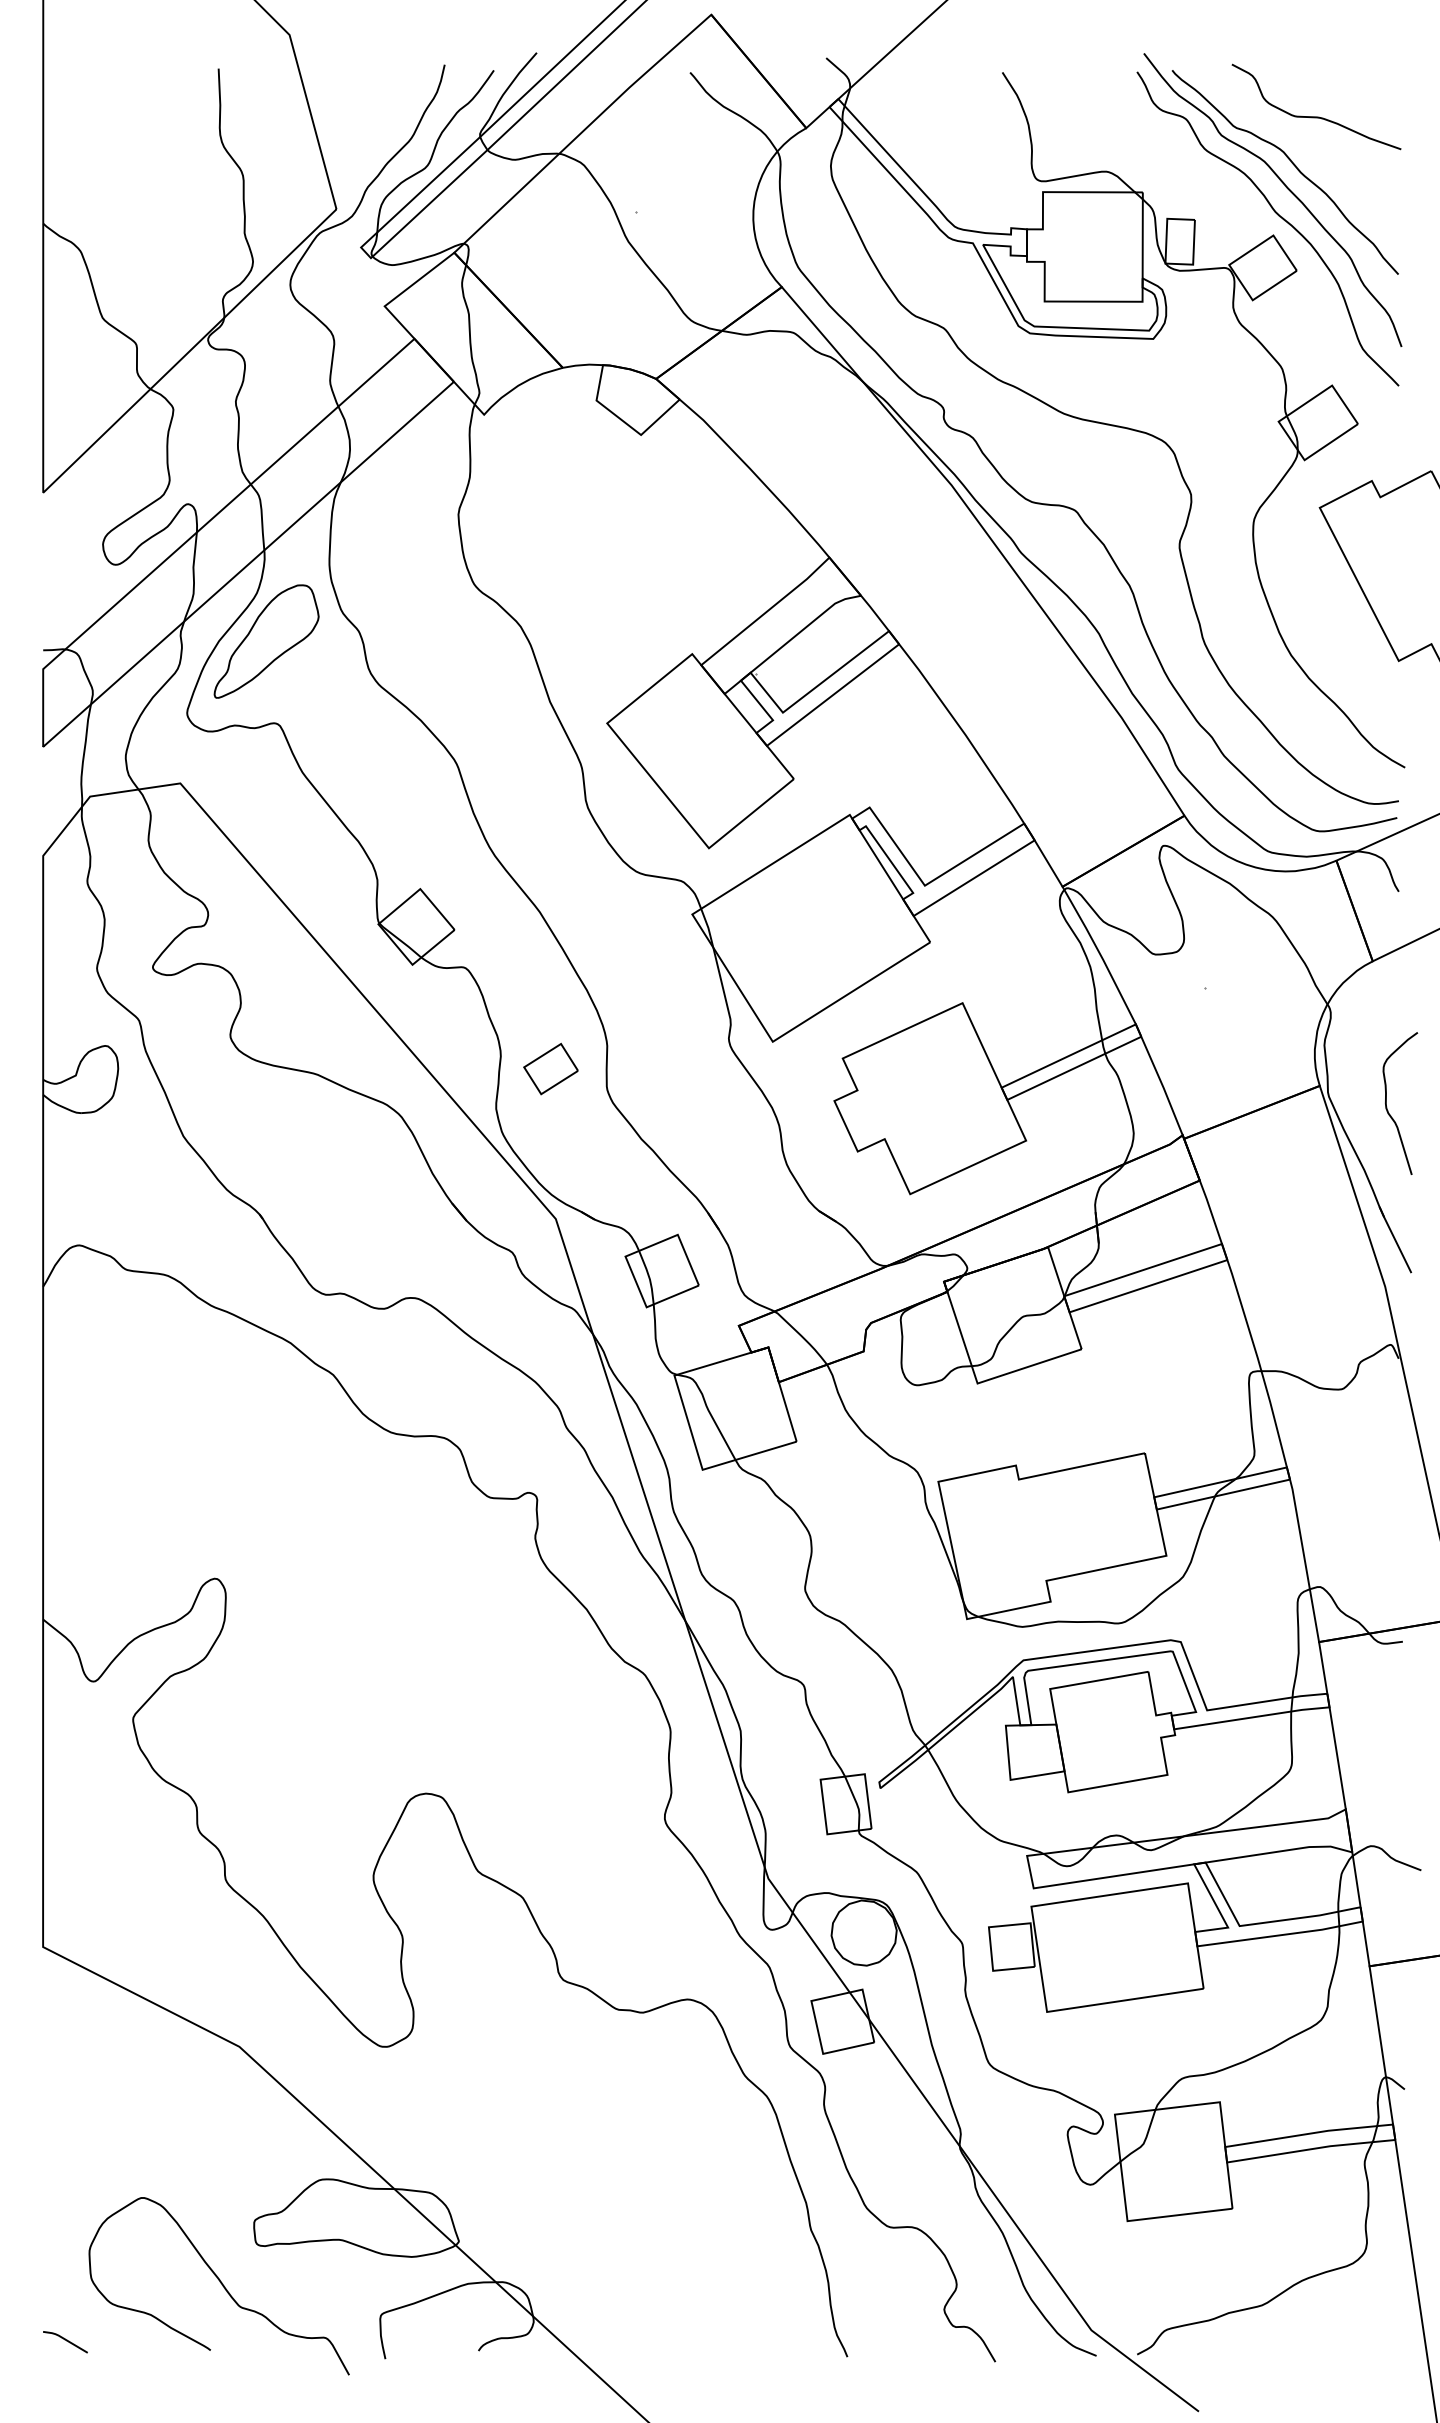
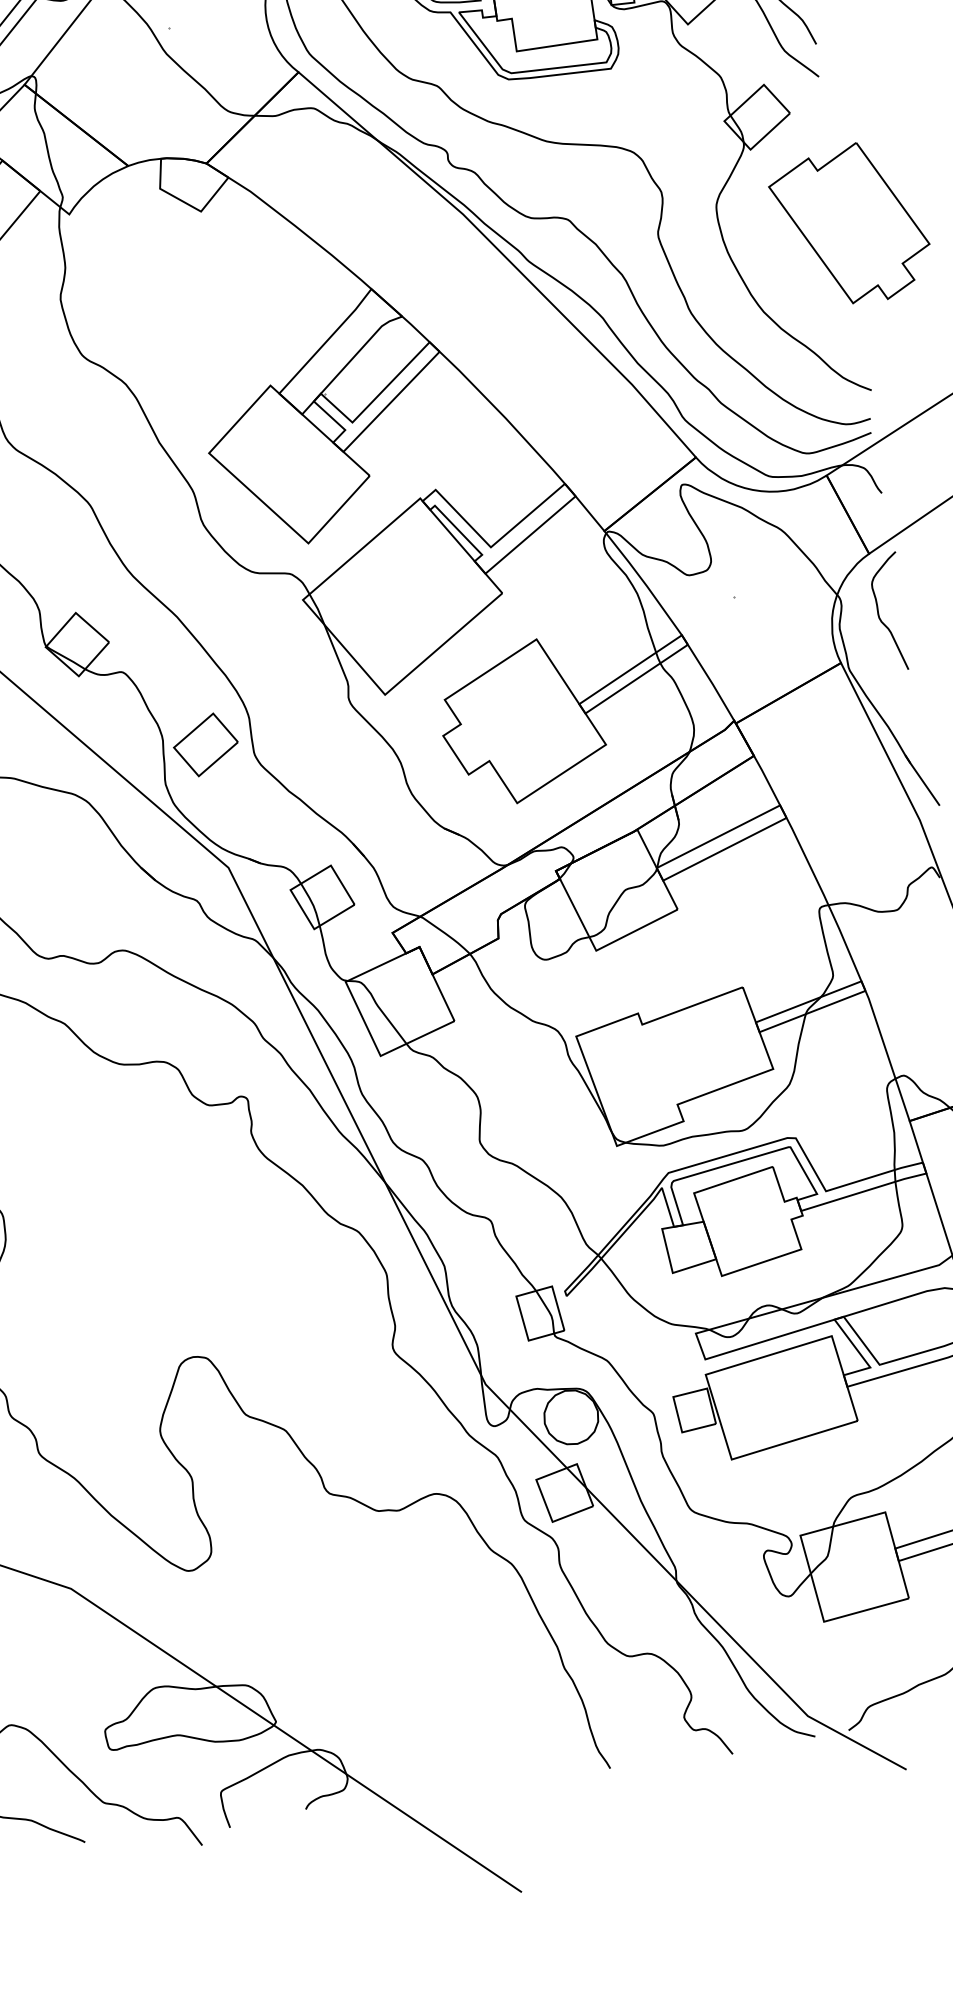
part: (550, 1068) -> (205, 744), size x1.43
curve: (1387, 1107) -> (880, 617), moved

